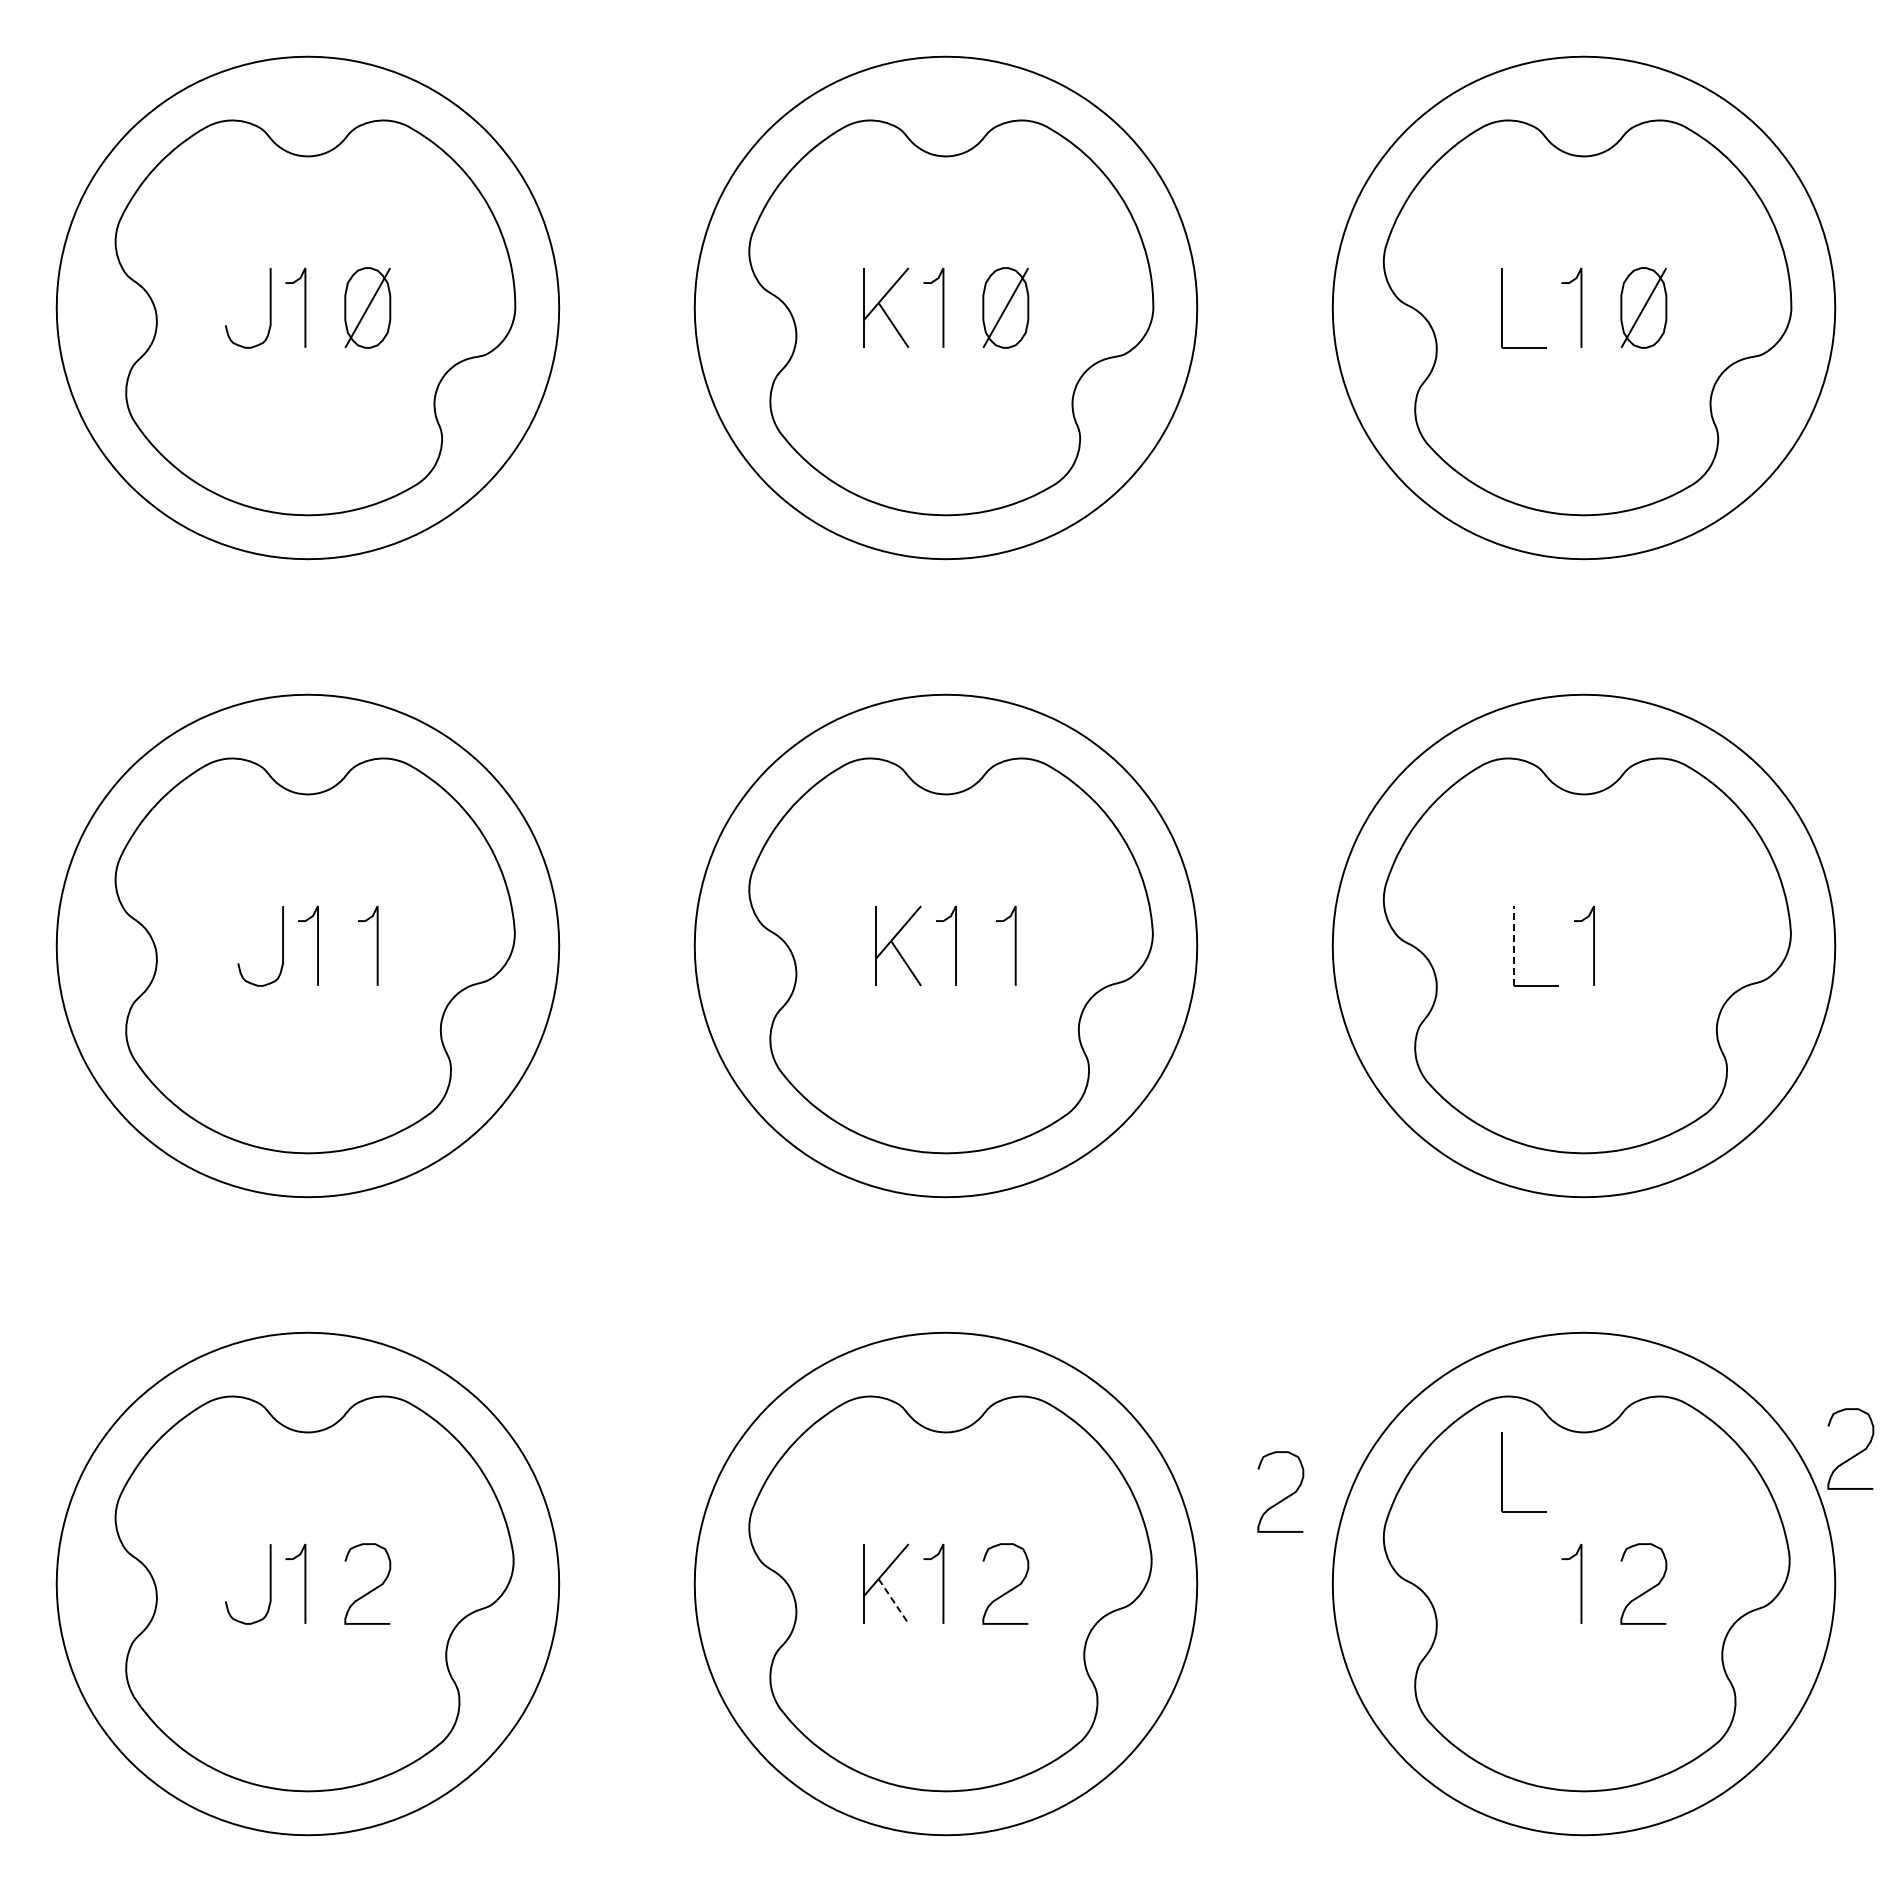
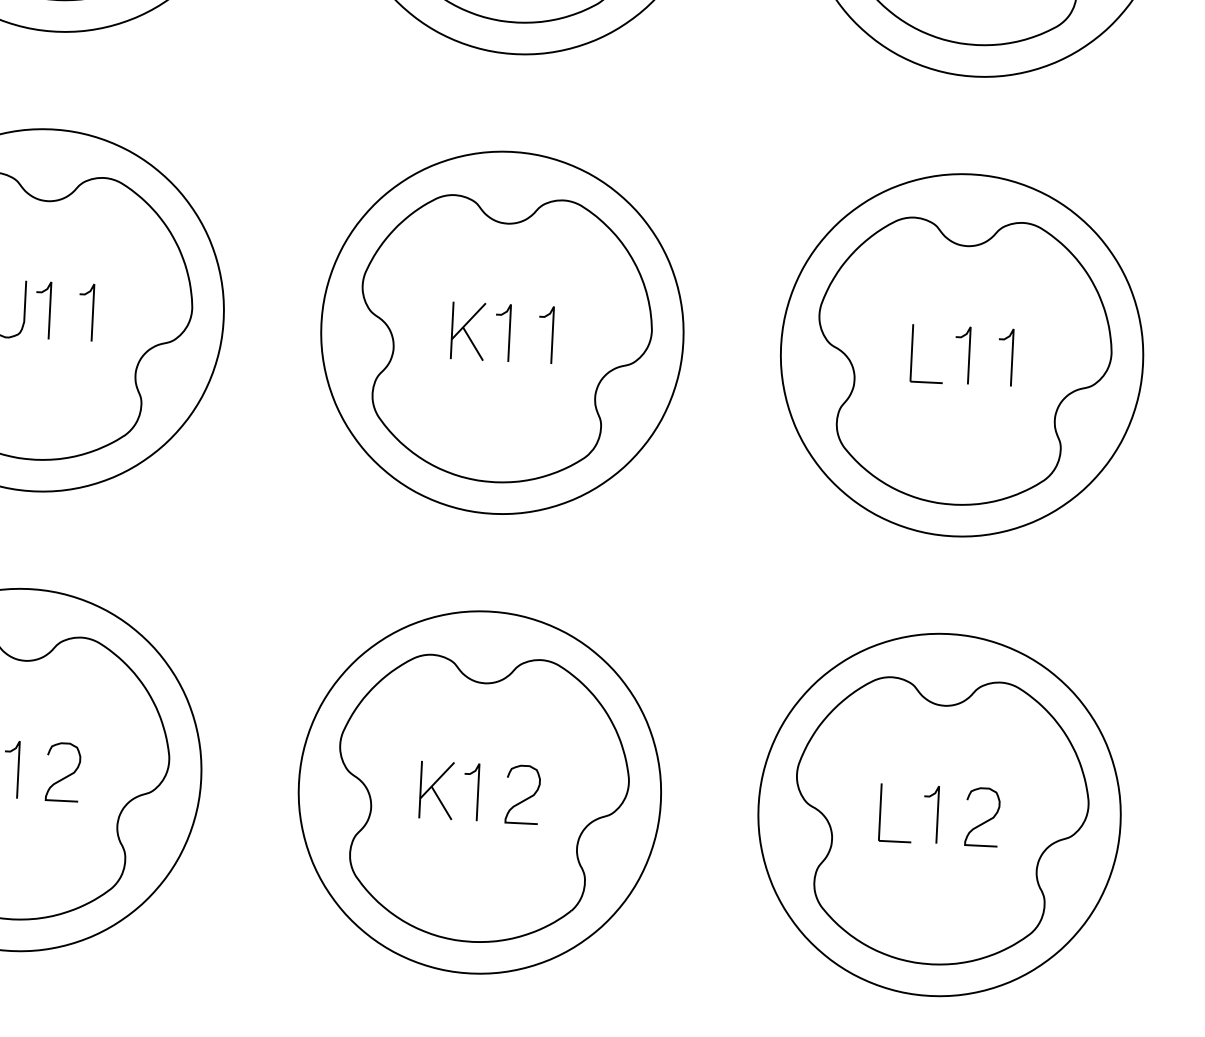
line: (1514, 945) -> (912, 352), dashed -> solid
curve: (1652, 945) -> (1011, 357), added
curve: (1853, 1455) -> (1138, 731), removed
part: (1502, 1472) -> (880, 812), moved
curve: (1283, 1498) -> (726, 742), removed
line: (893, 1601) -> (441, 803), dashed -> solid

